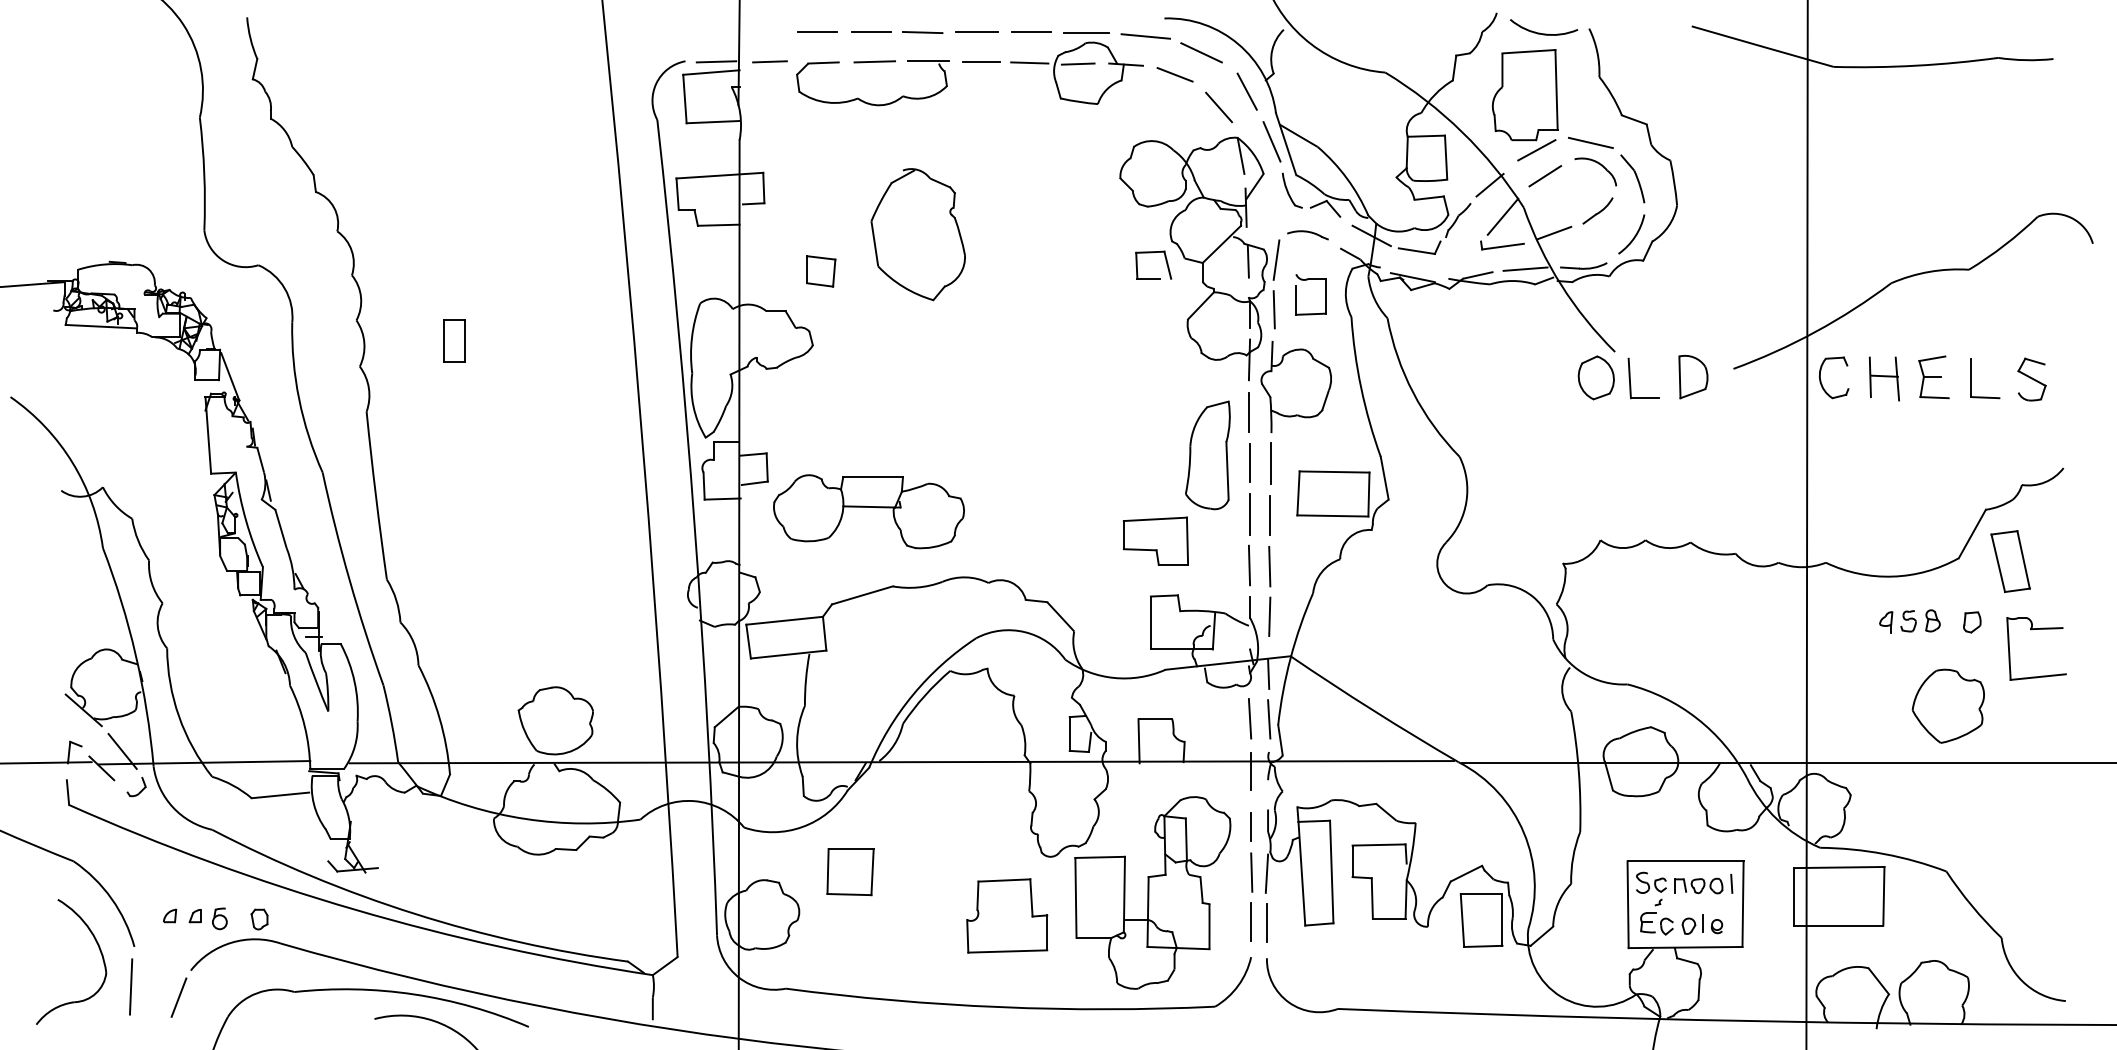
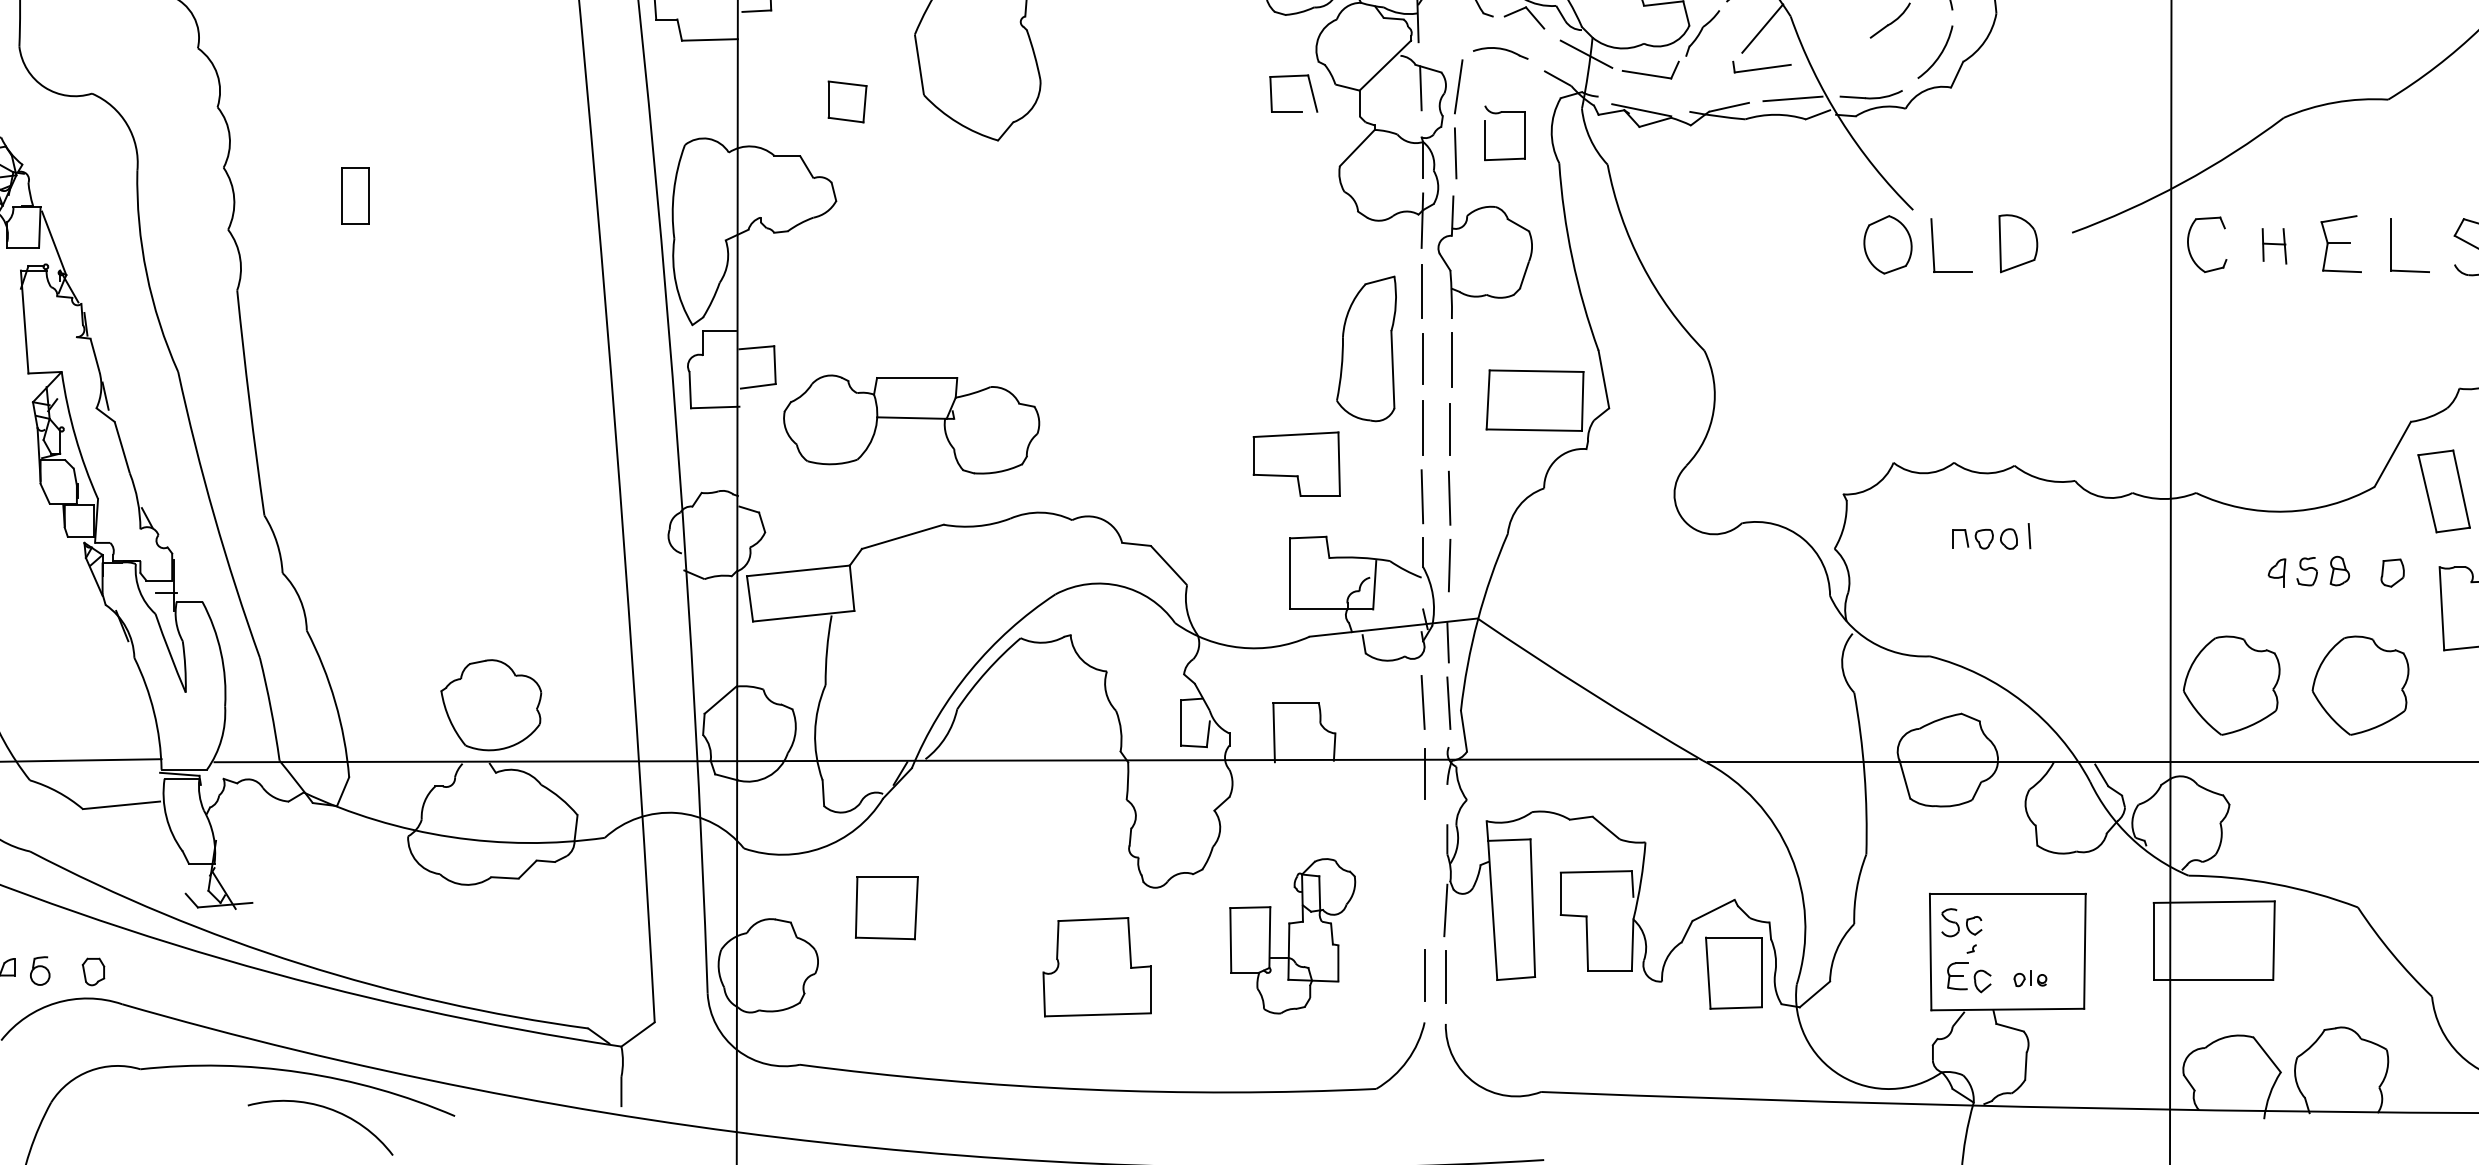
line: (1554, 232) -> (1831, 49), removed
part: (1883, 378) -> (2273, 245), size x0.6
part: (1851, 705) -> (2230, 684), added
line: (1251, 826) -> (1425, 847), removed
line: (1251, 872) -> (1425, 908), removed
part: (1703, 884) -> (1991, 536), moved
part: (1152, 892) -> (1292, 935), size x0.6
part: (1702, 924) -> (2030, 978), size x0.6

